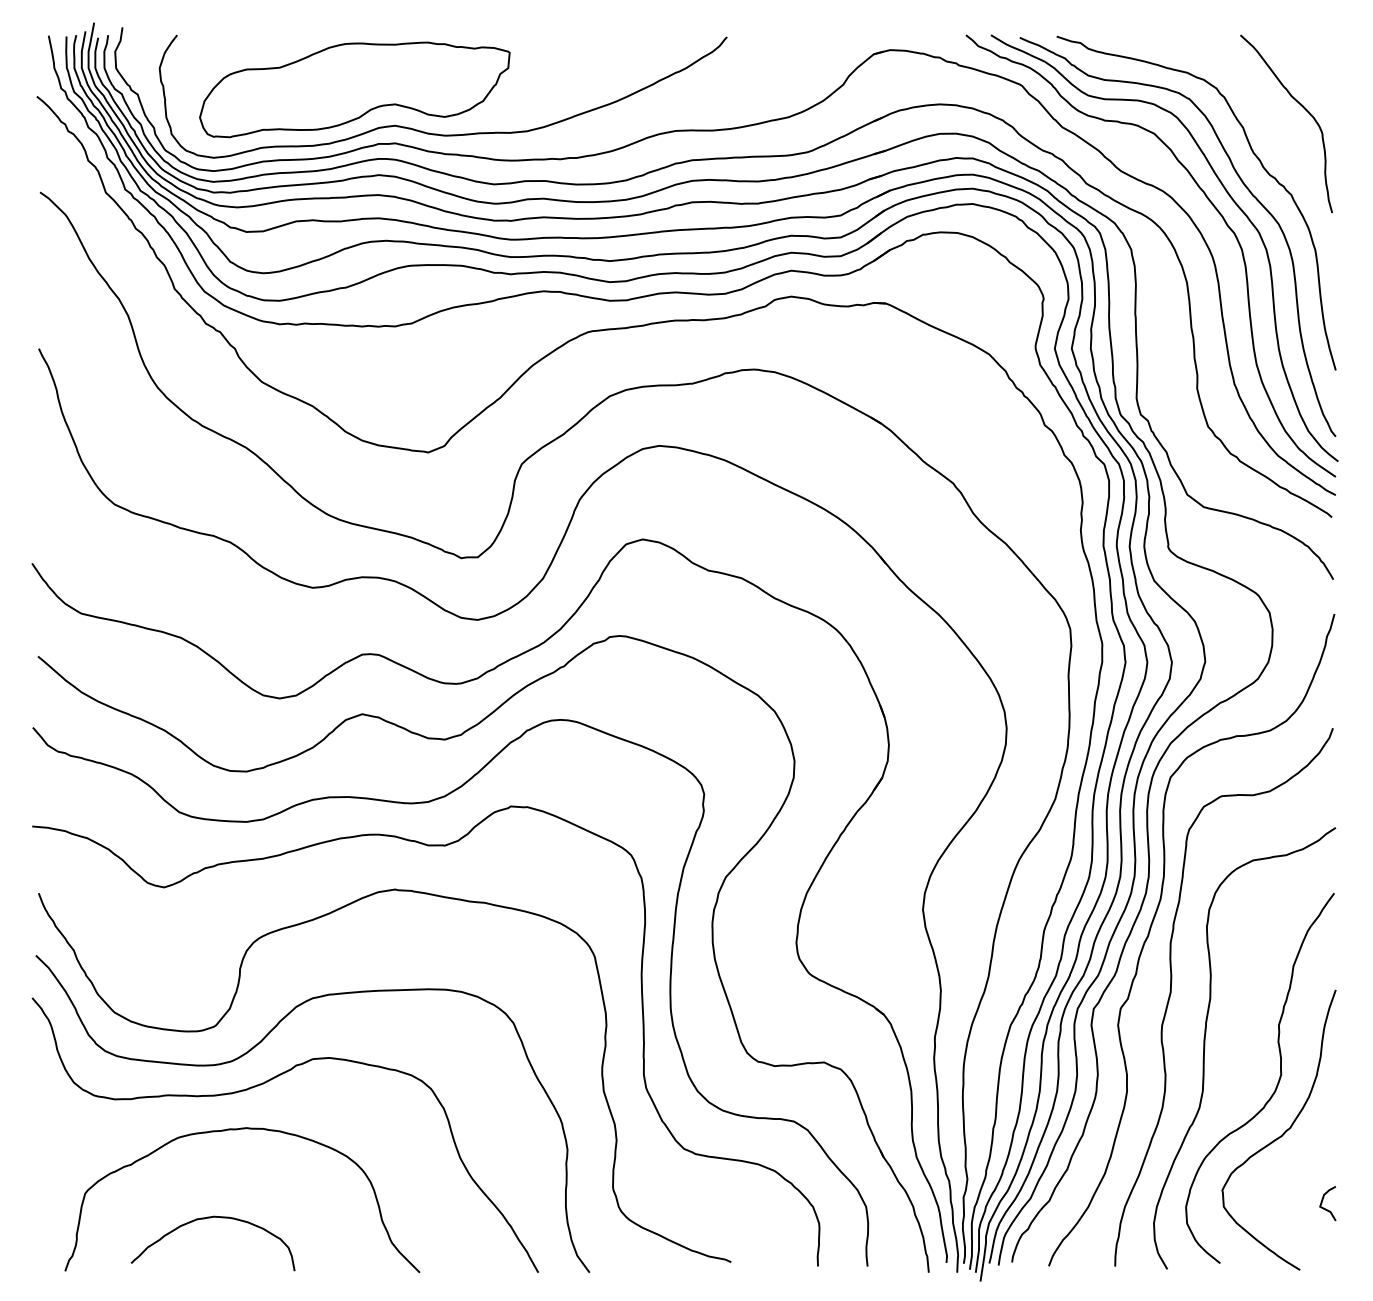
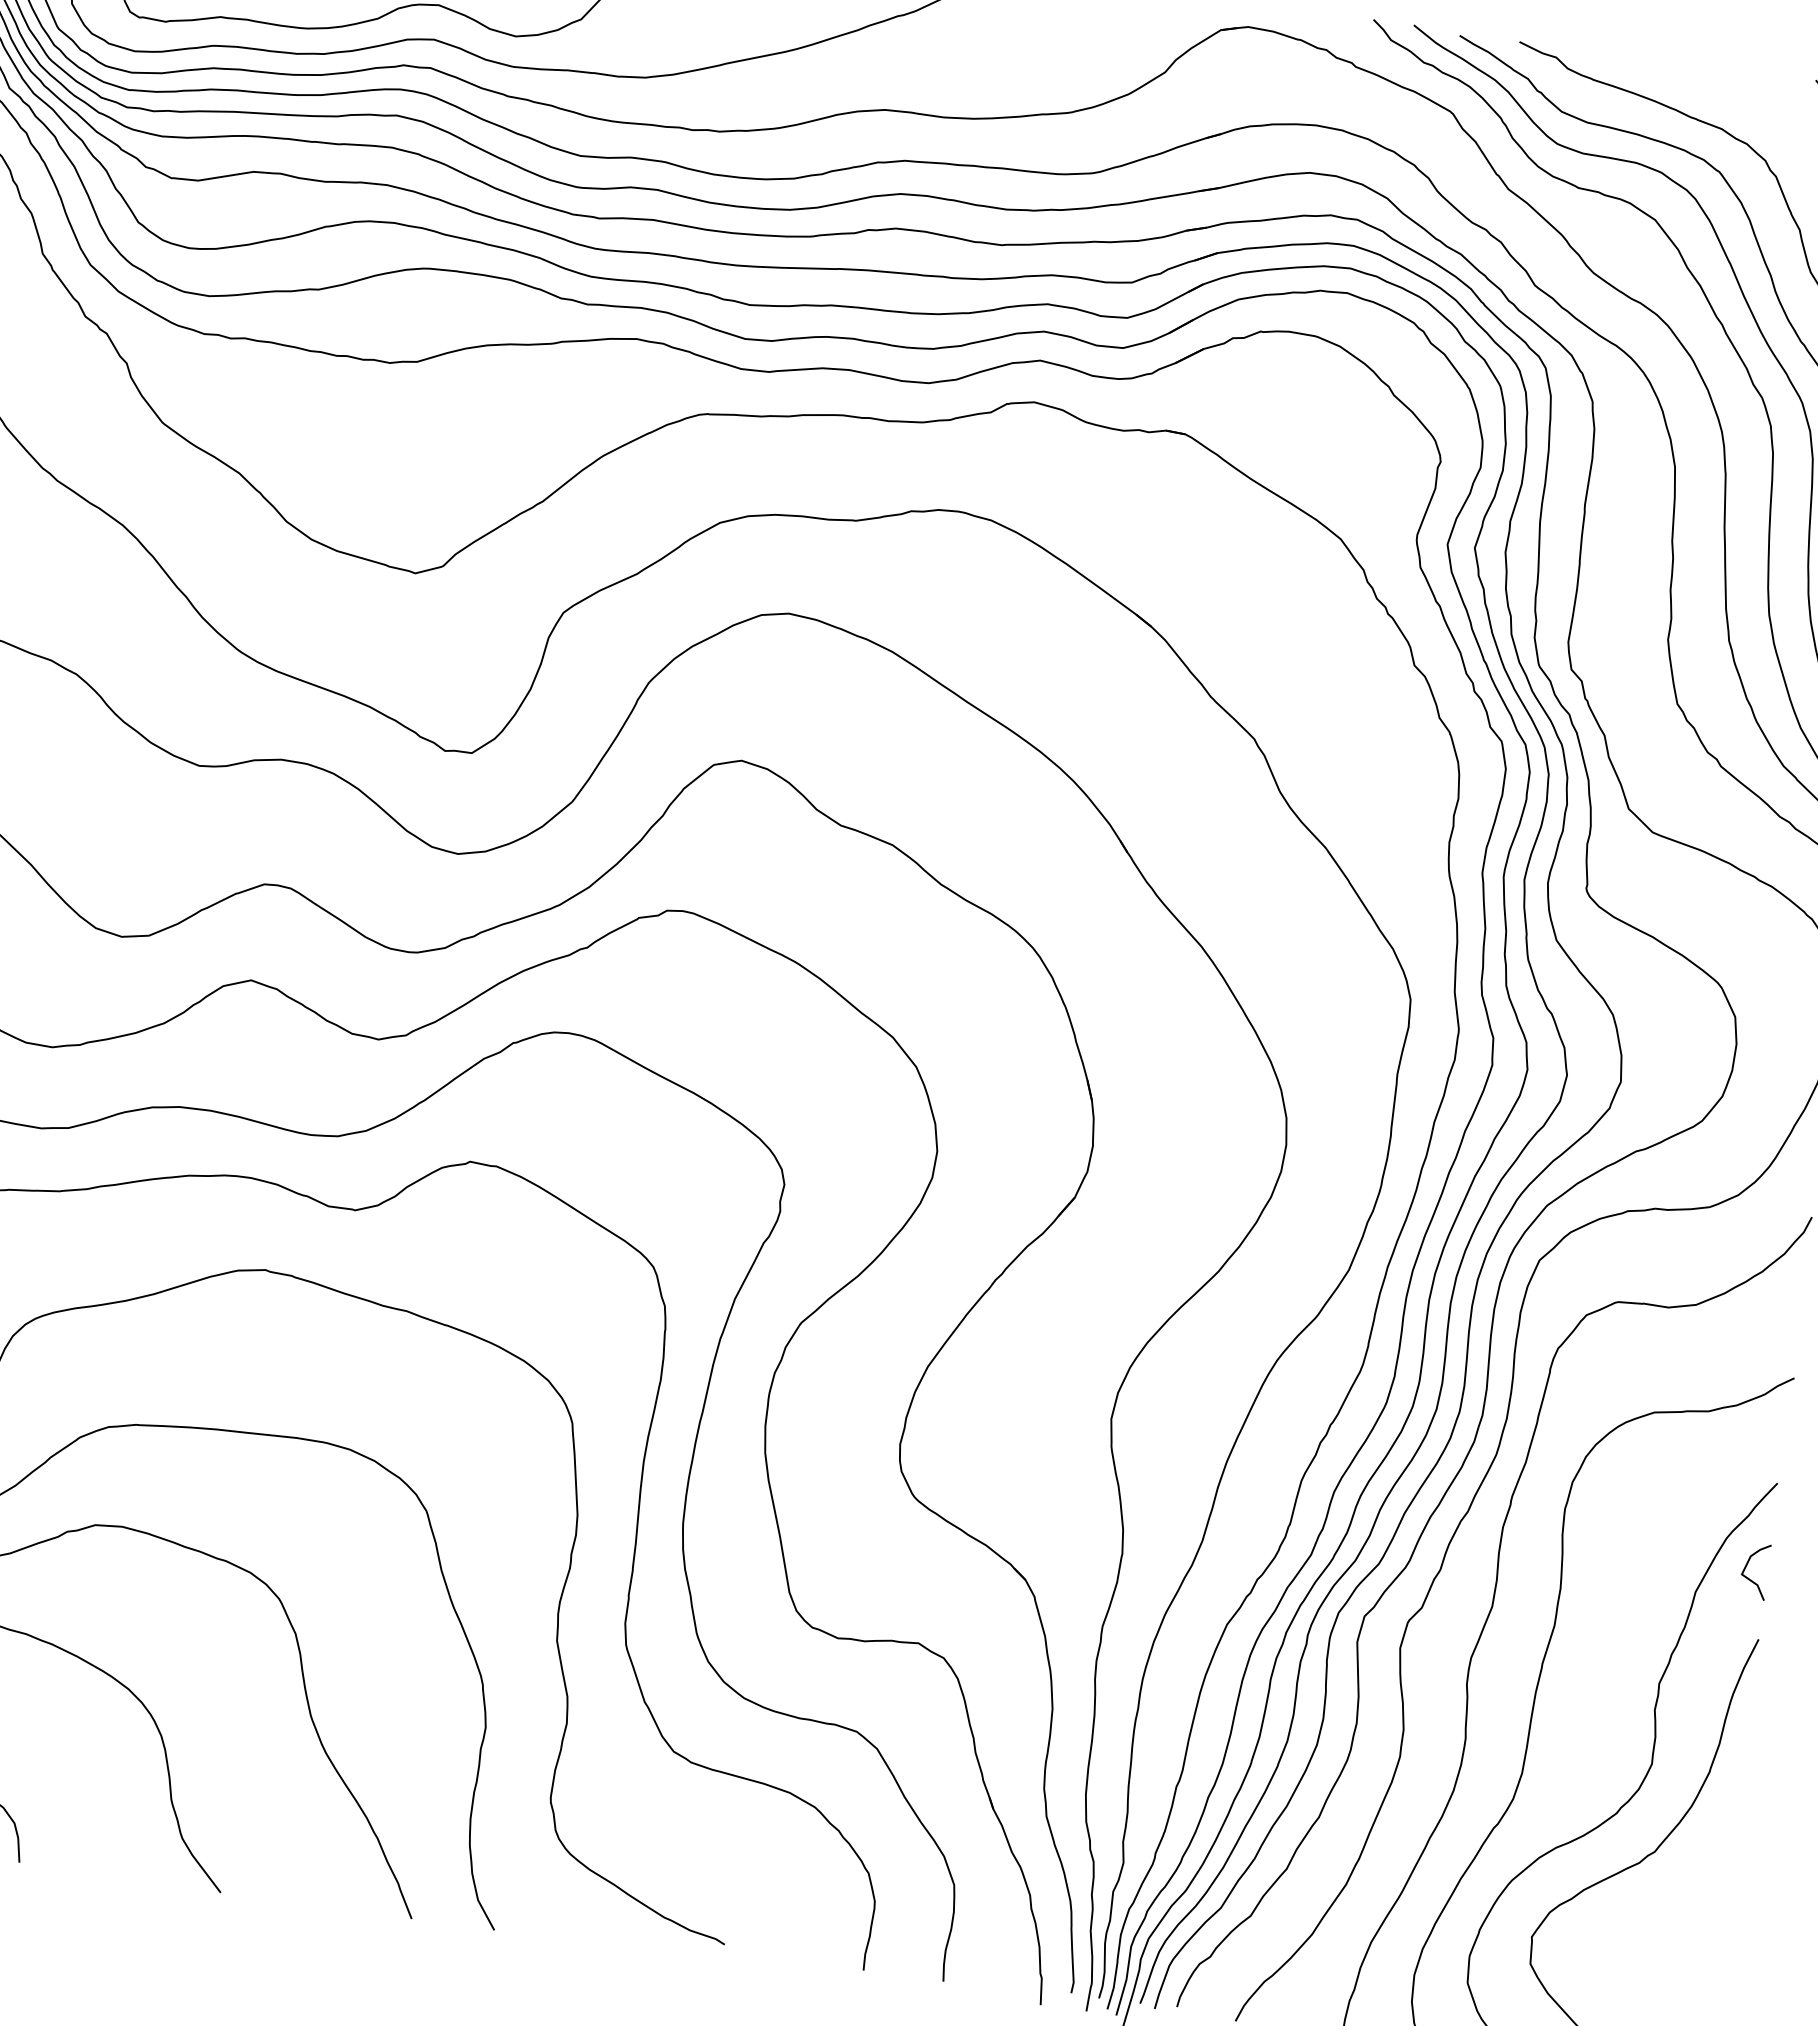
curve: (1323, 1200) -> (1748, 1565), moved

